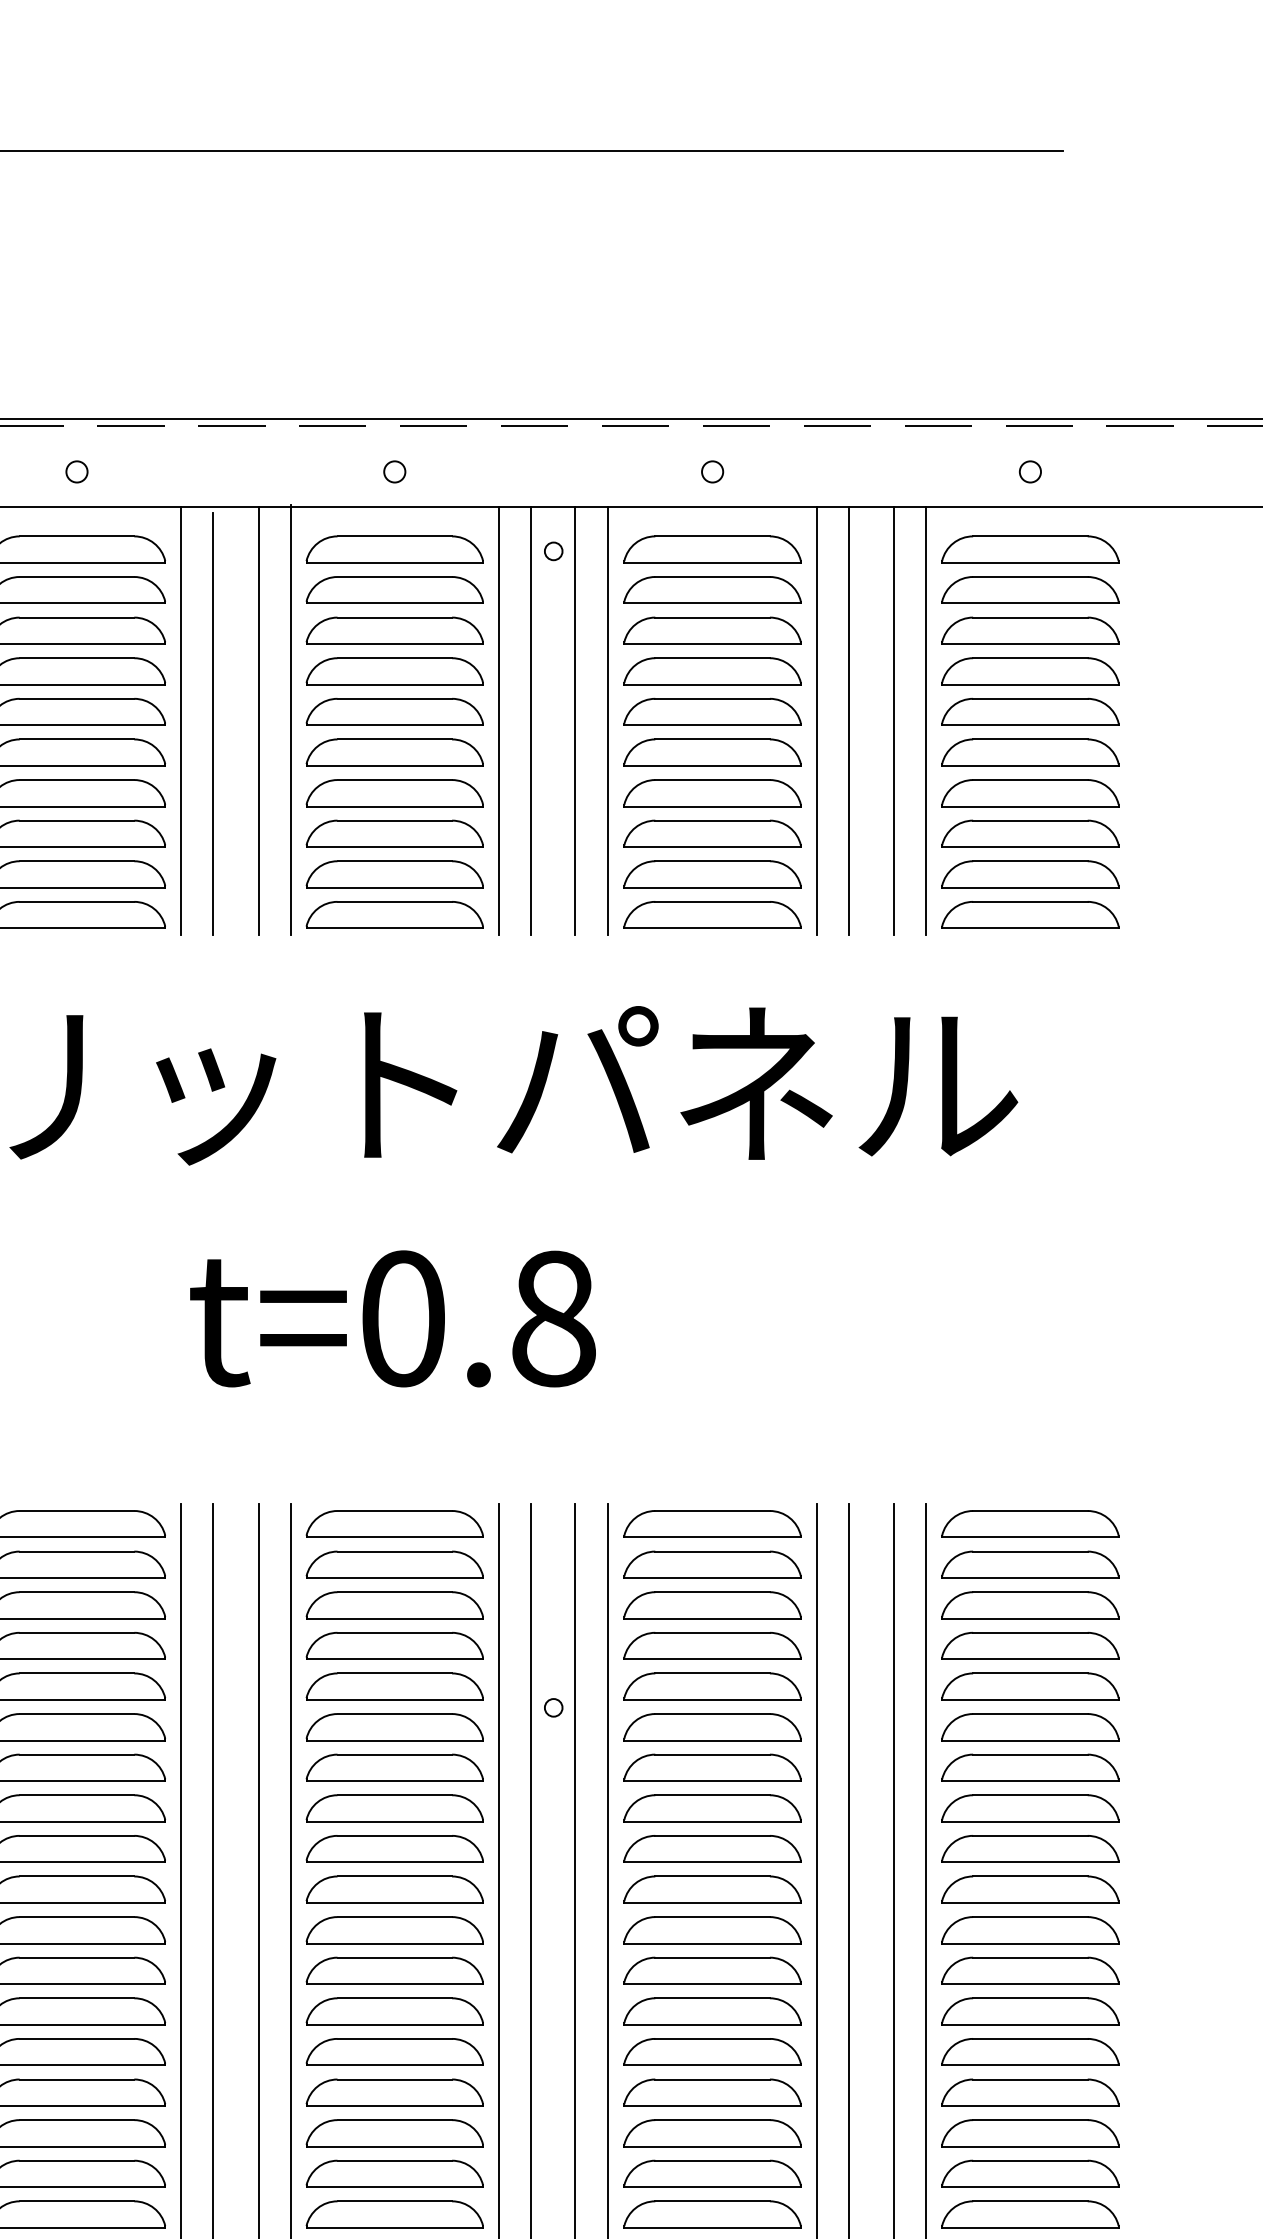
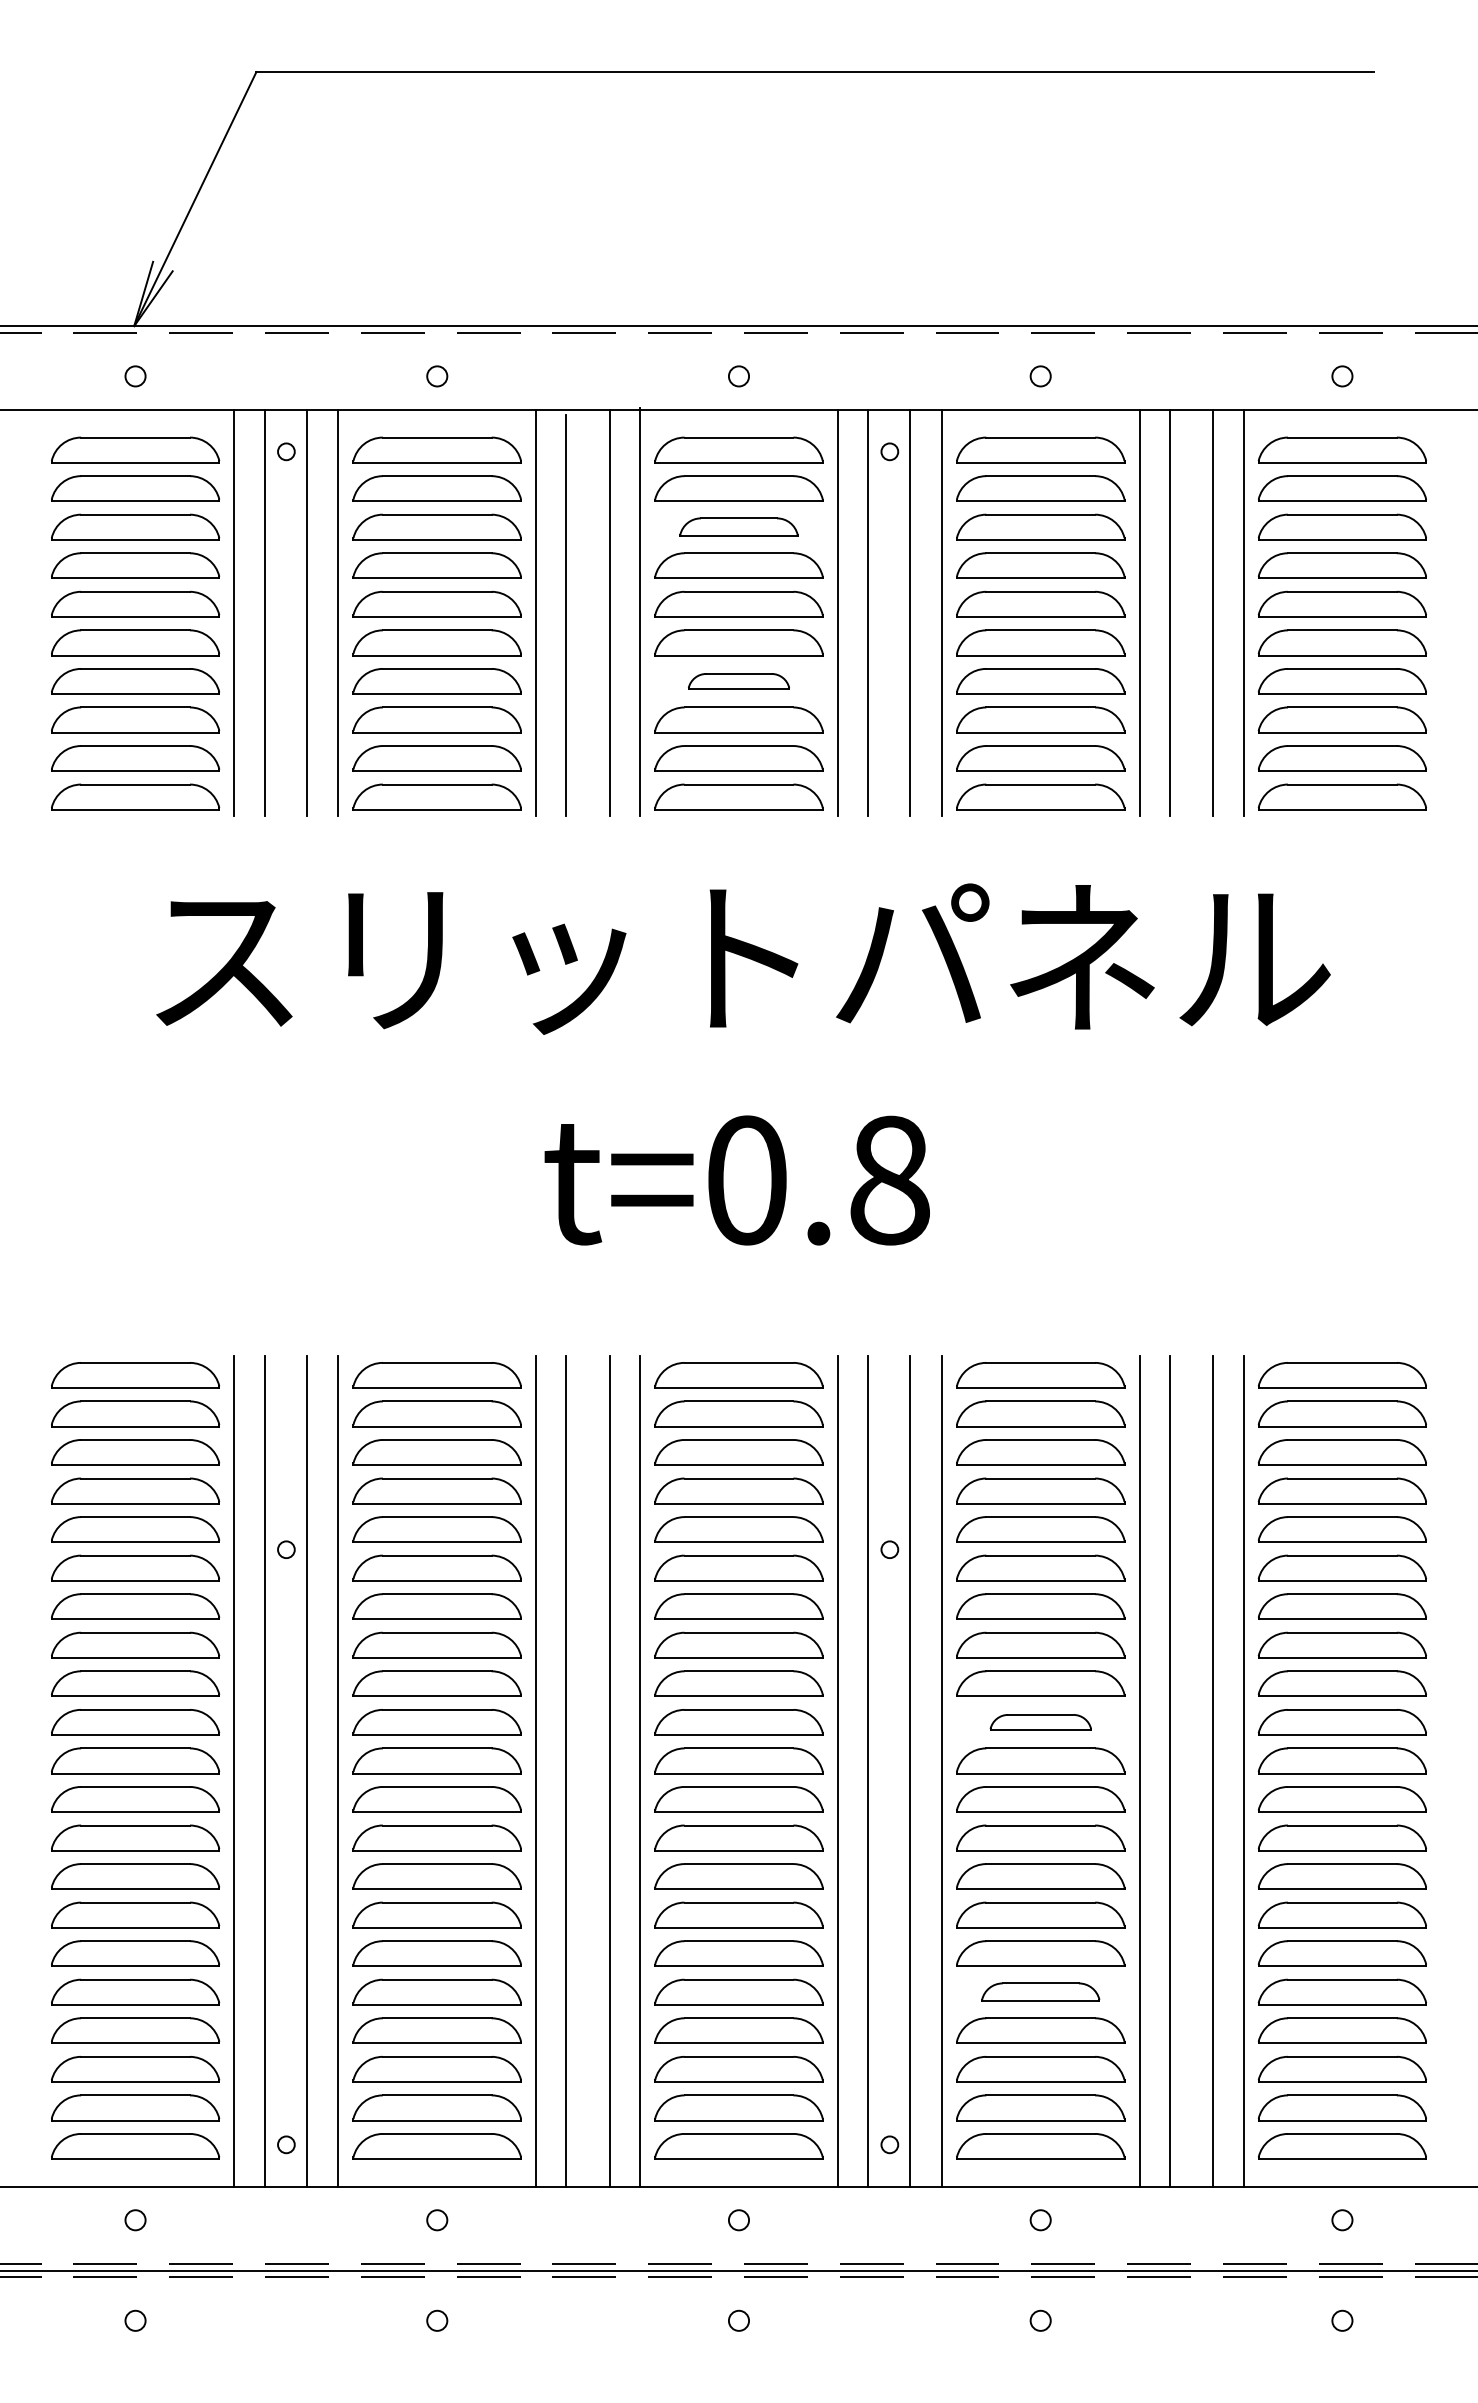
part: (394, 630) -> (738, 526), size x0.7
part: (394, 793) -> (738, 681), size x0.6
part: (712, 1889) -> (1040, 1722), size x0.6
part: (712, 2173) -> (1040, 1991), size x0.7

